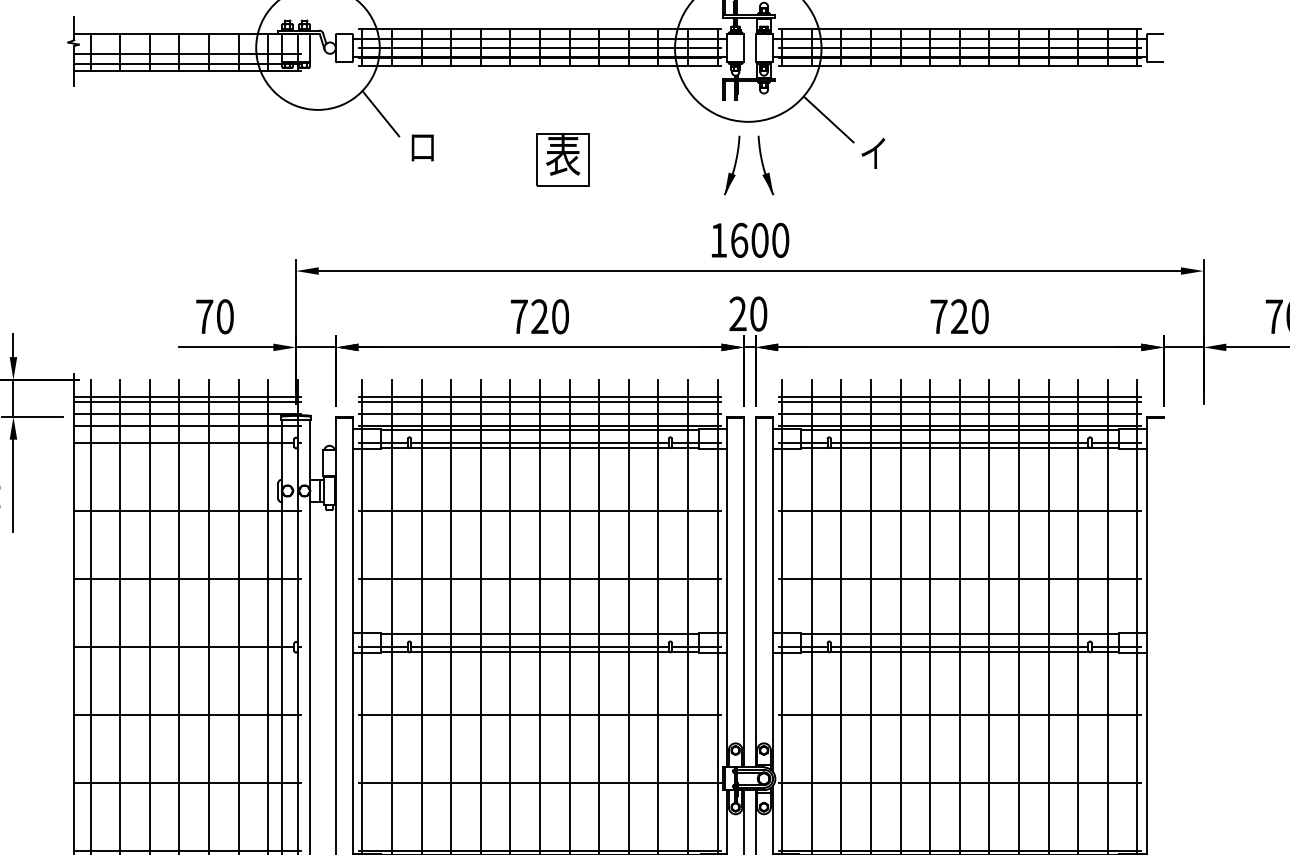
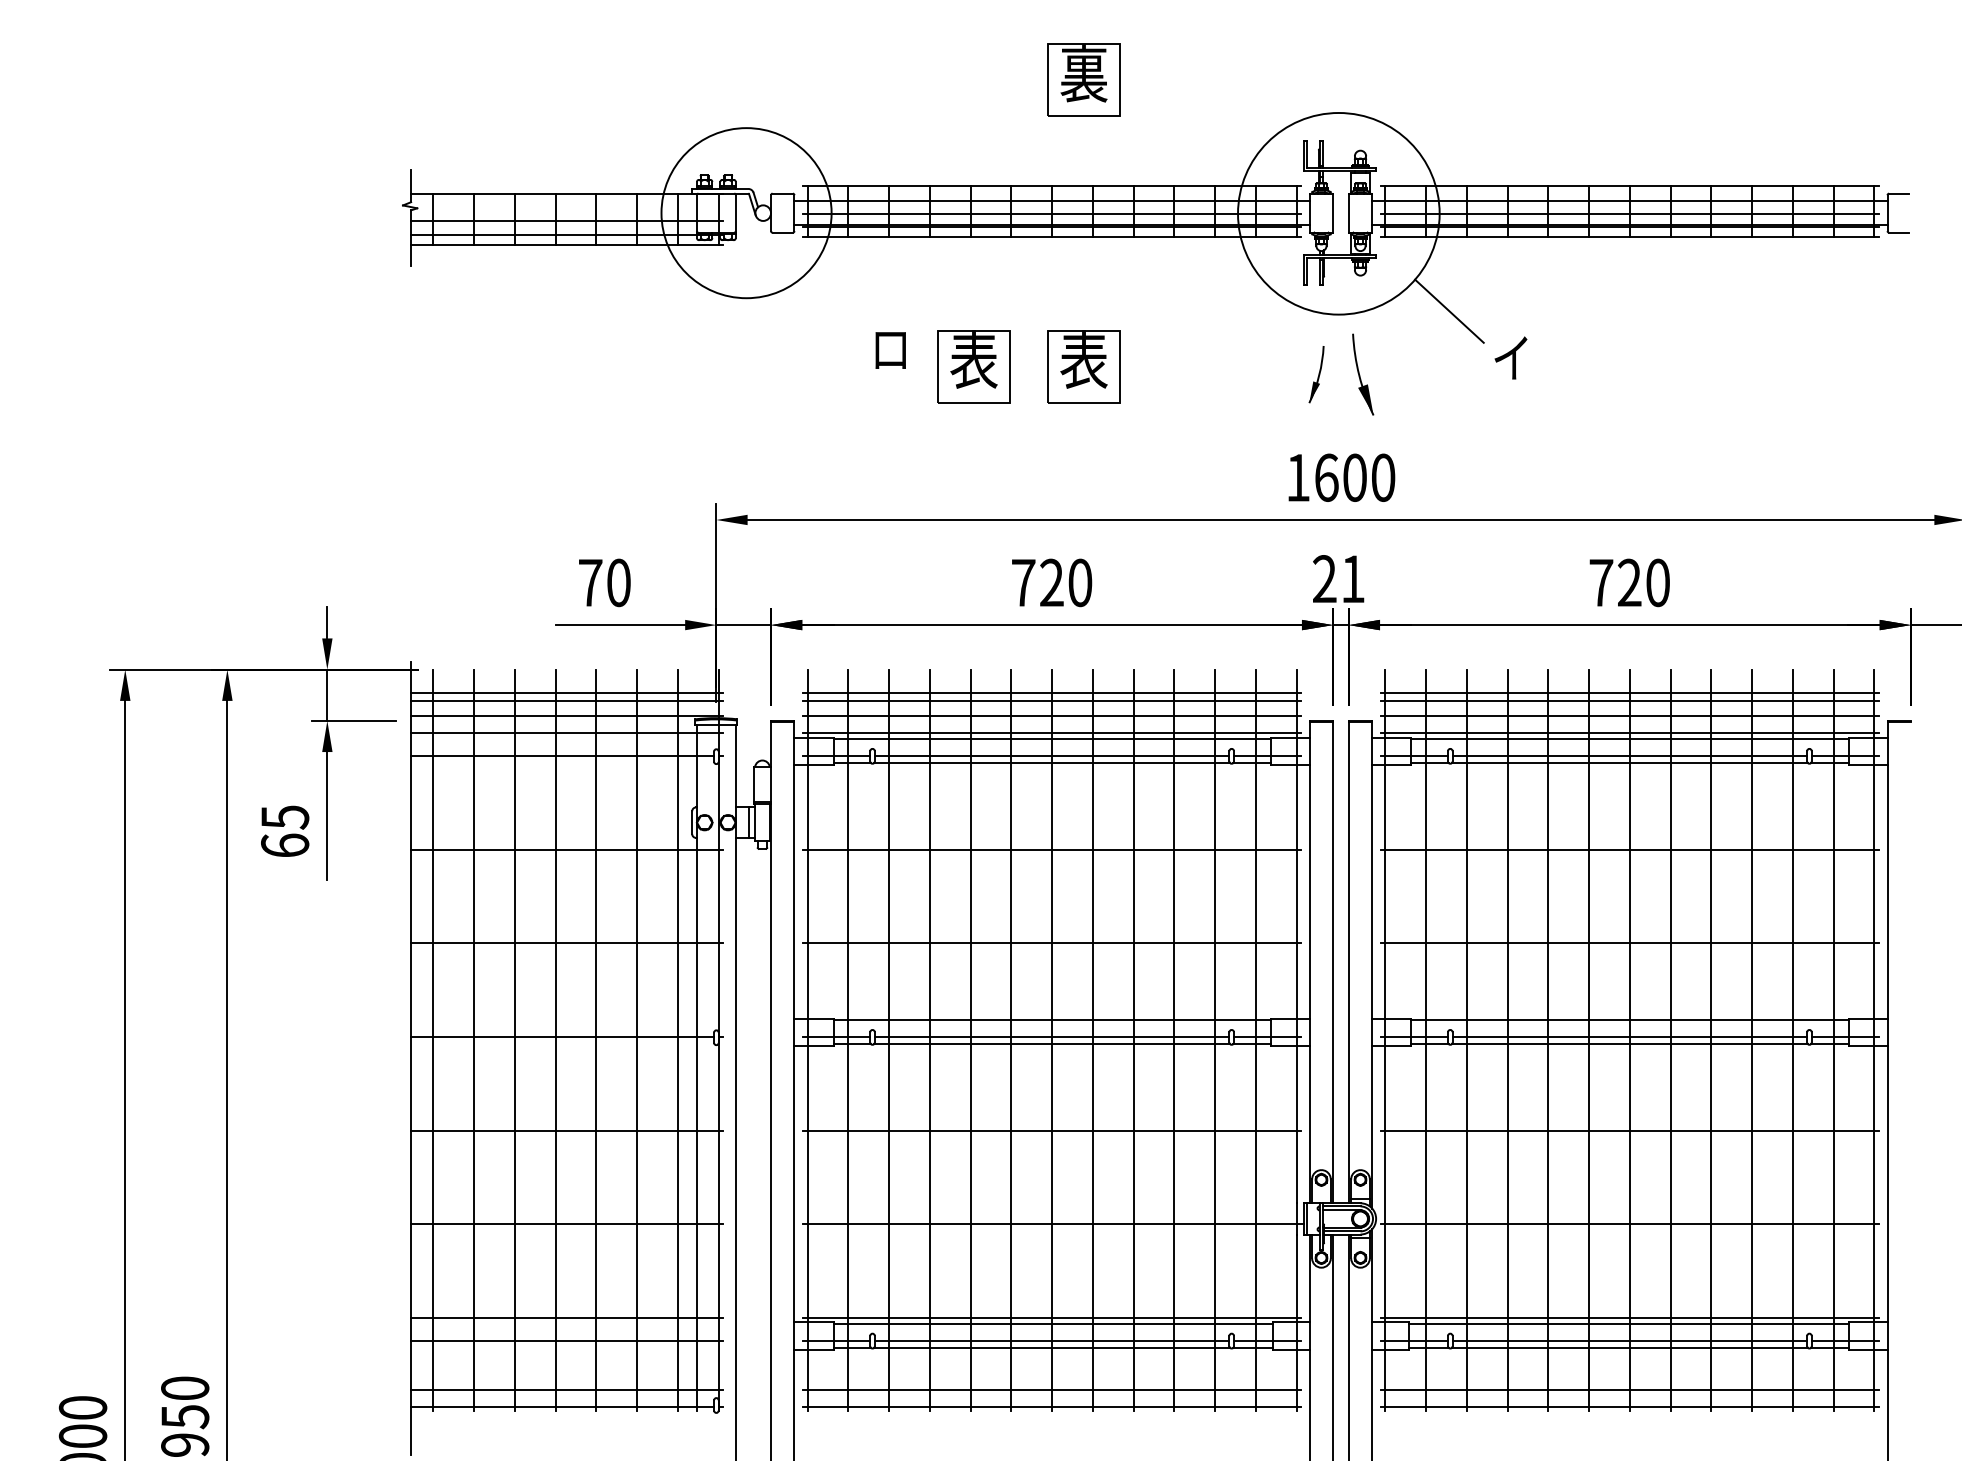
line: (380, 113) -> (832, 303), removed
part: (482, 159) -> (973, 366), added
part: (732, 165) -> (1316, 374), size x0.7
text: (758, 314) -> (1352, 579), 20 -> 21

